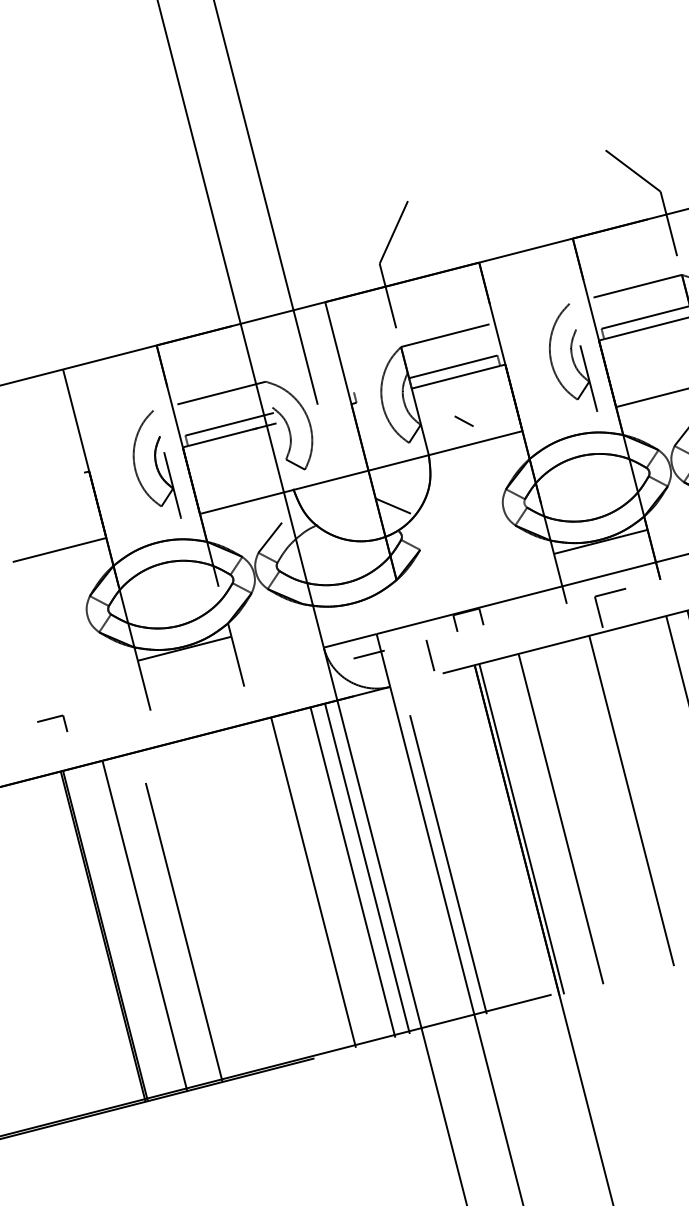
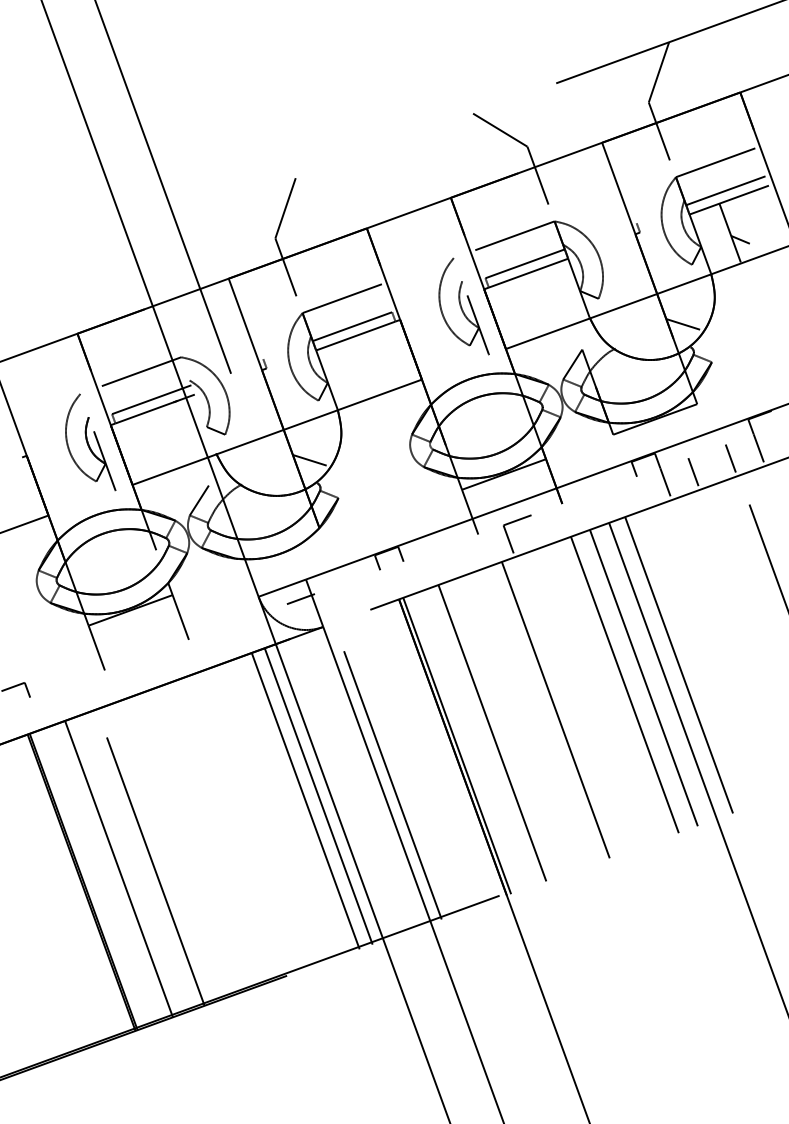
line: (464, 420) -> (367, 375), removed
line: (430, 655) -> (357, 594), removed
line: (313, 882) -> (270, 813), removed

